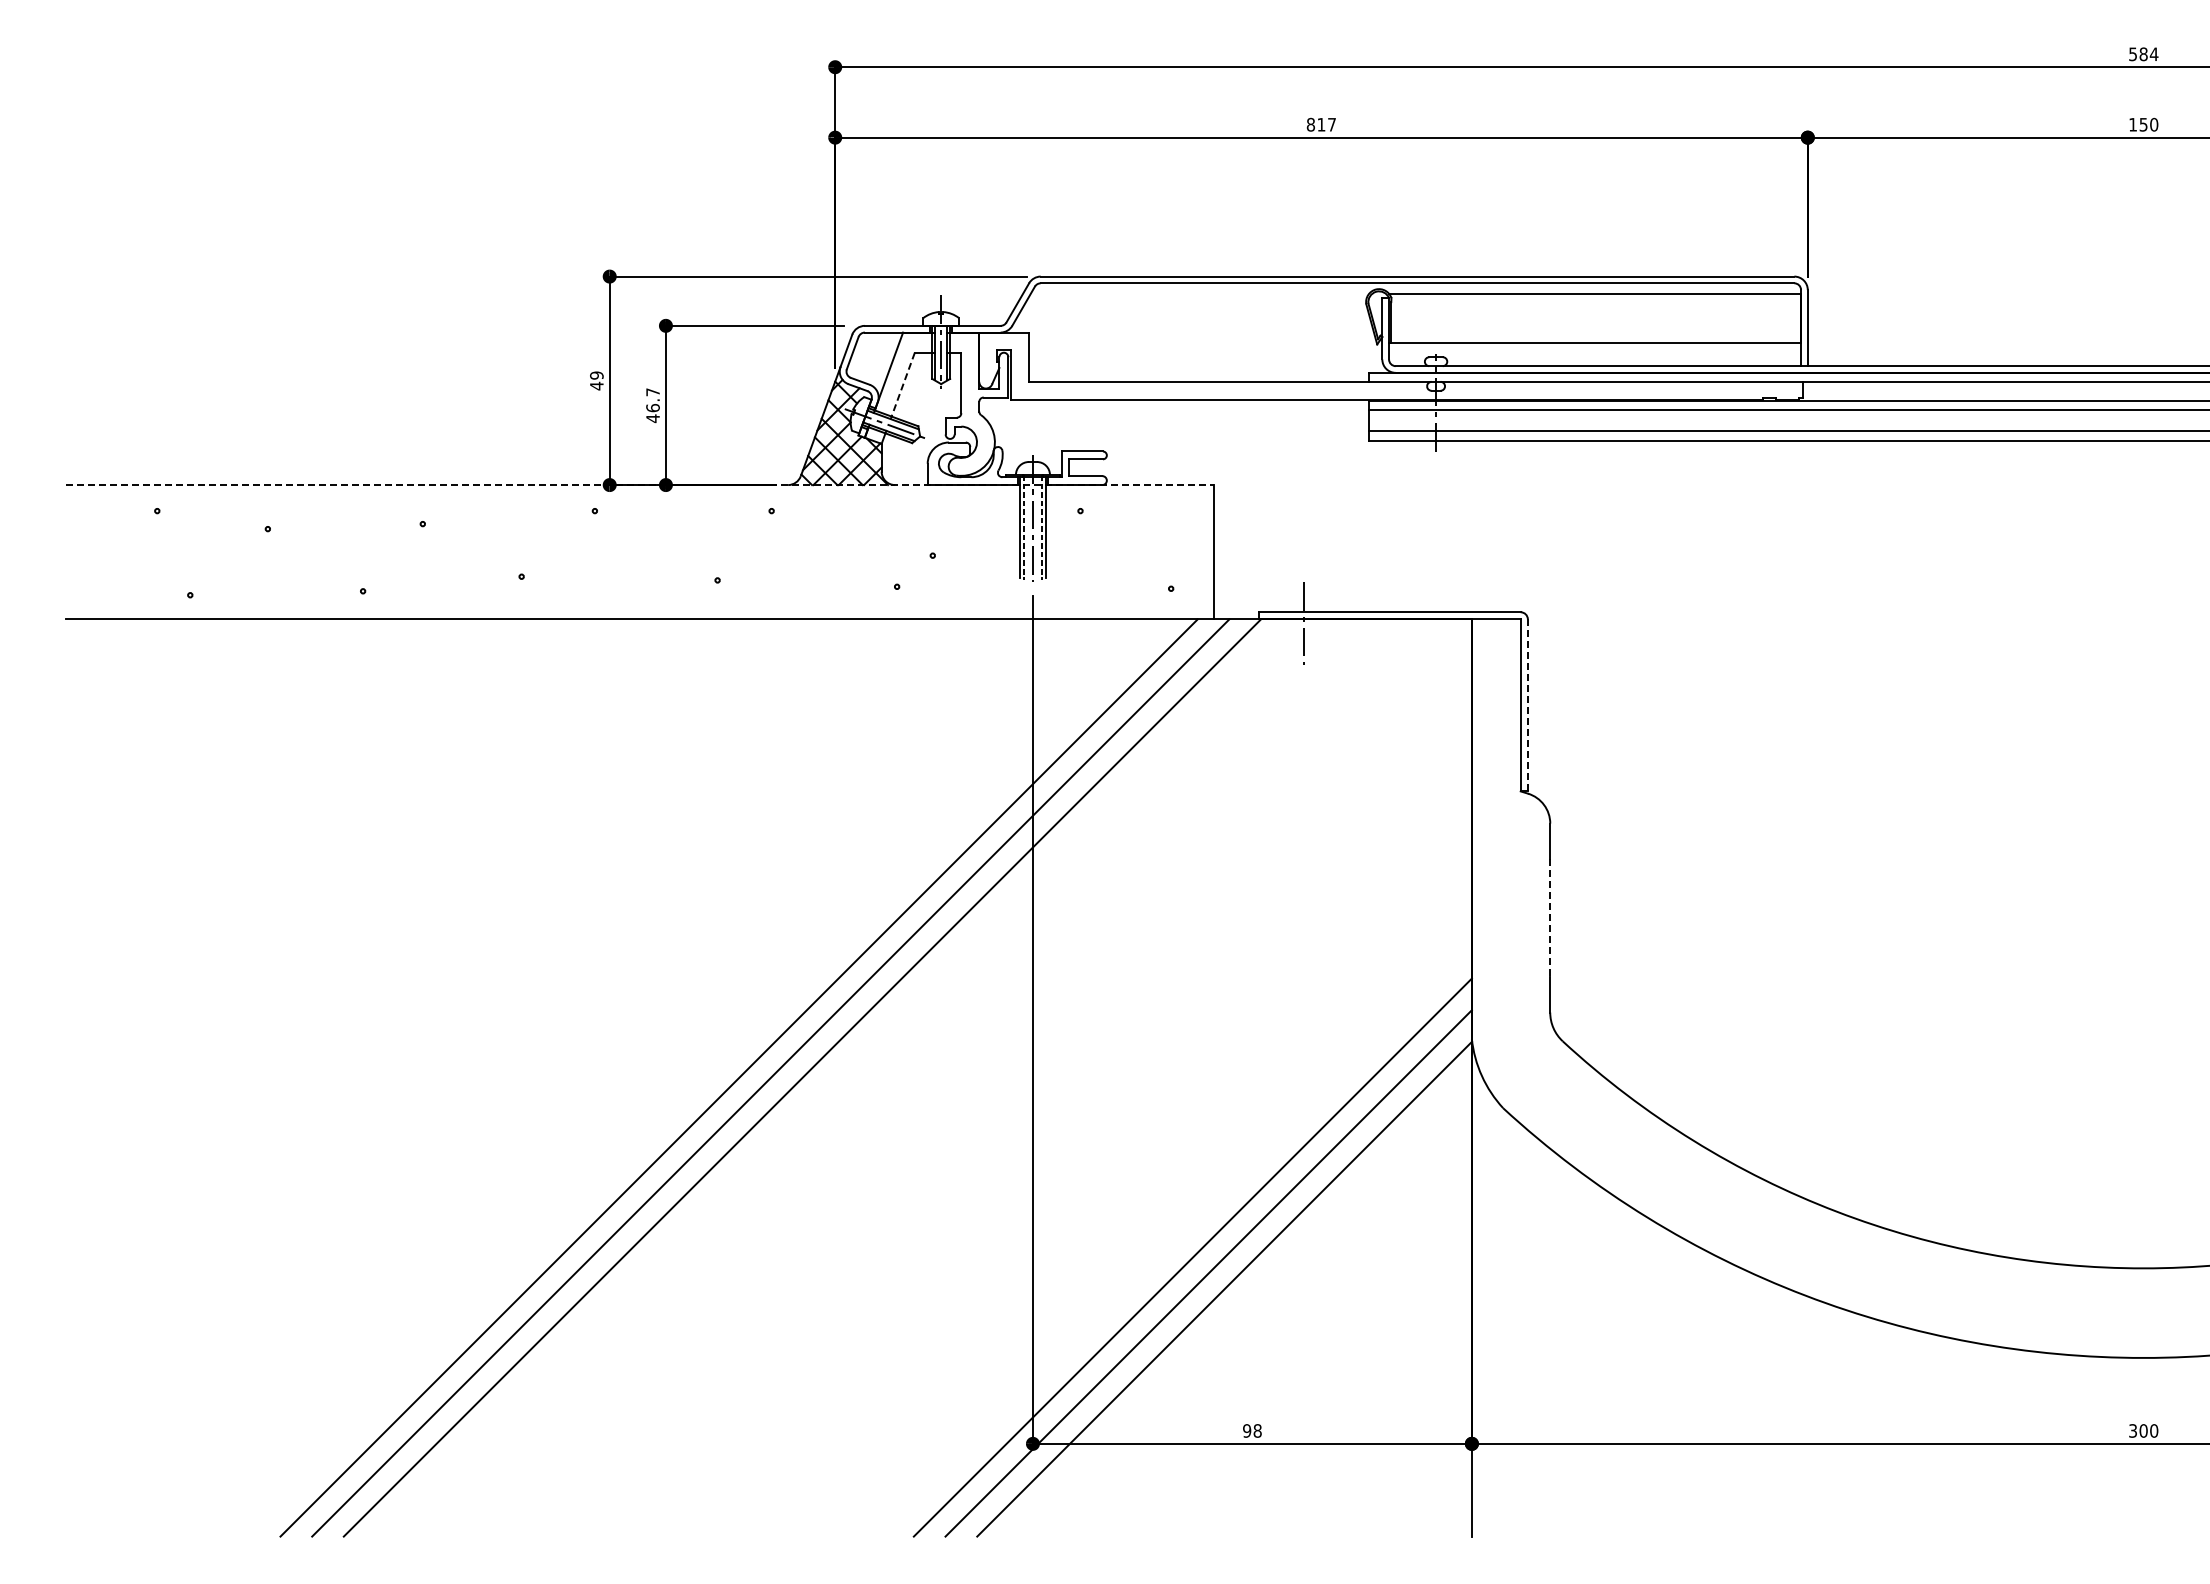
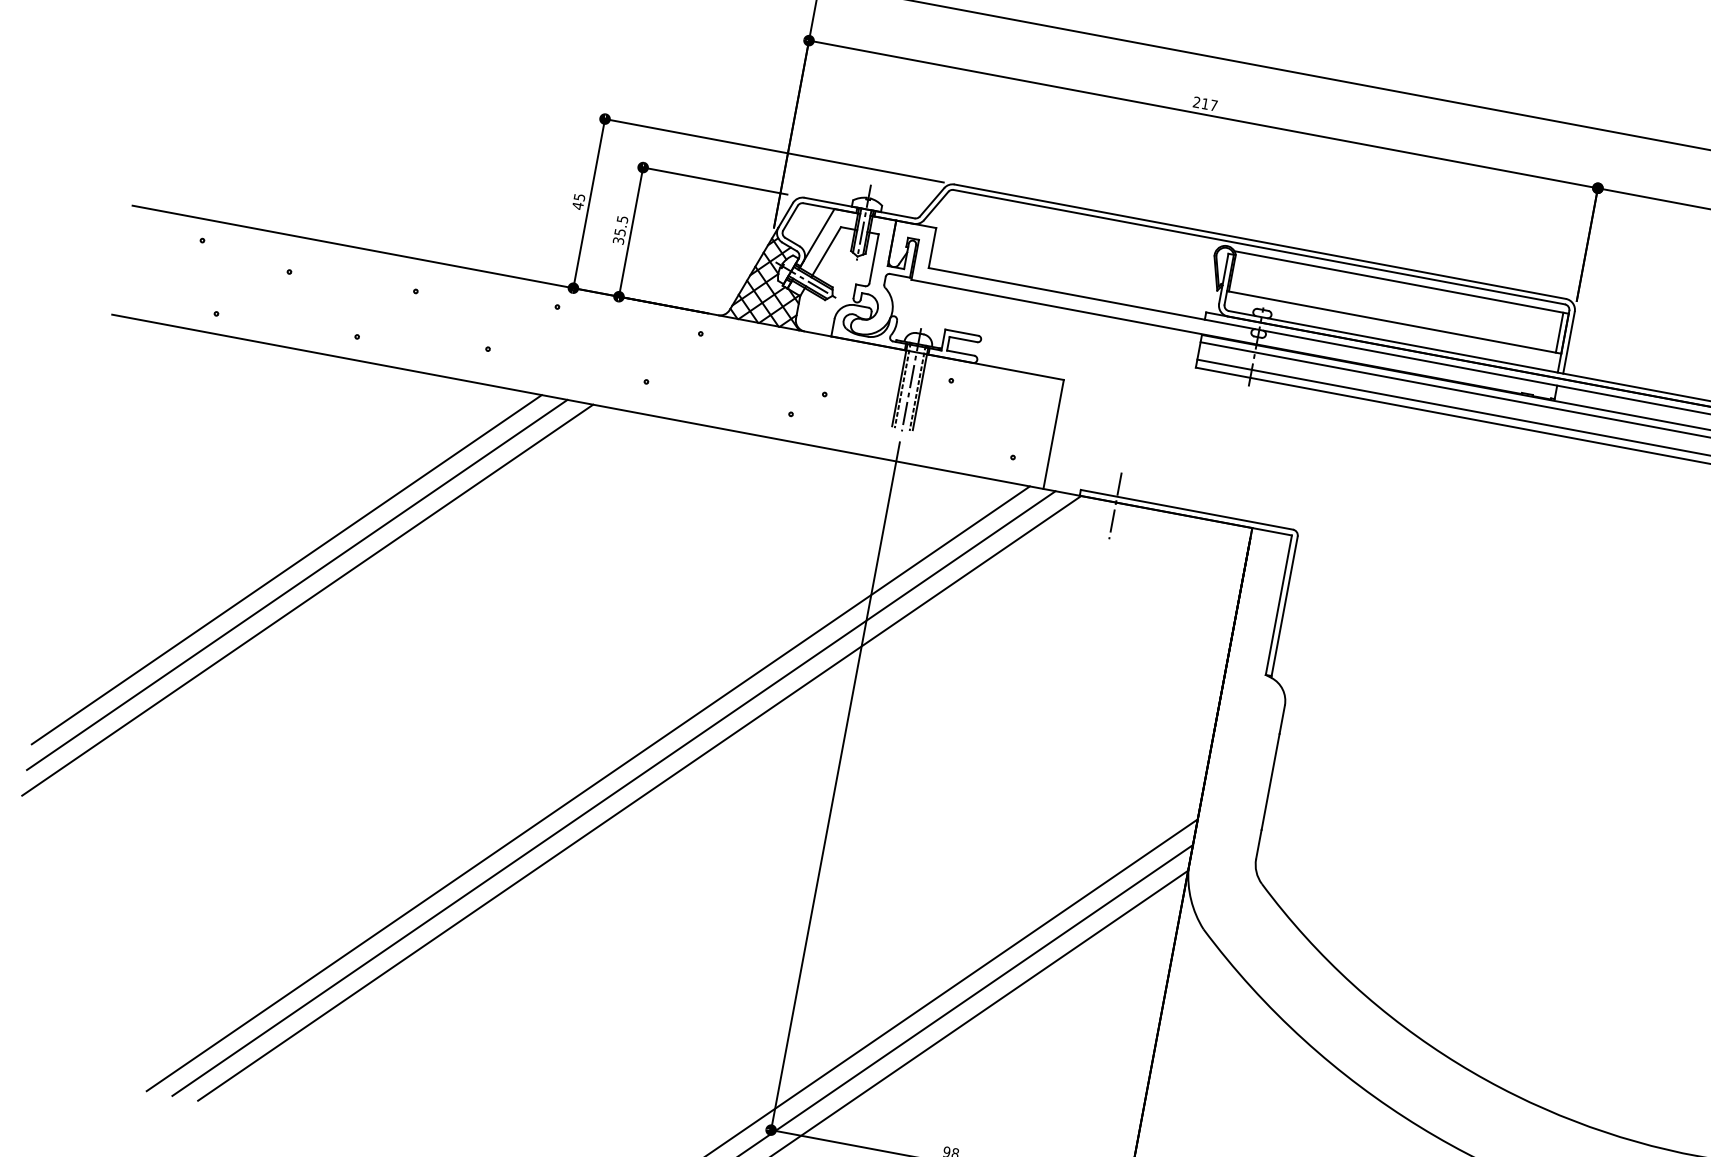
text: (1310, 124) -> (1196, 102), 817 -> 217
line: (1794, 317) -> (1559, 332), added
text: (596, 375) -> (579, 197), 49 -> 45
line: (902, 386) -> (825, 252), dashed -> solid
text: (652, 405) -> (620, 230), 46.7 -> 35.5
line: (640, 485) -> (598, 293), dashed -> solid
line: (1527, 705) -> (1284, 606), dashed -> solid
line: (330, 884) -> (286, 569), added
line: (346, 899) -> (296, 584), added
line: (362, 915) -> (307, 599), added
line: (1550, 918) -> (1270, 782), dashed -> solid

